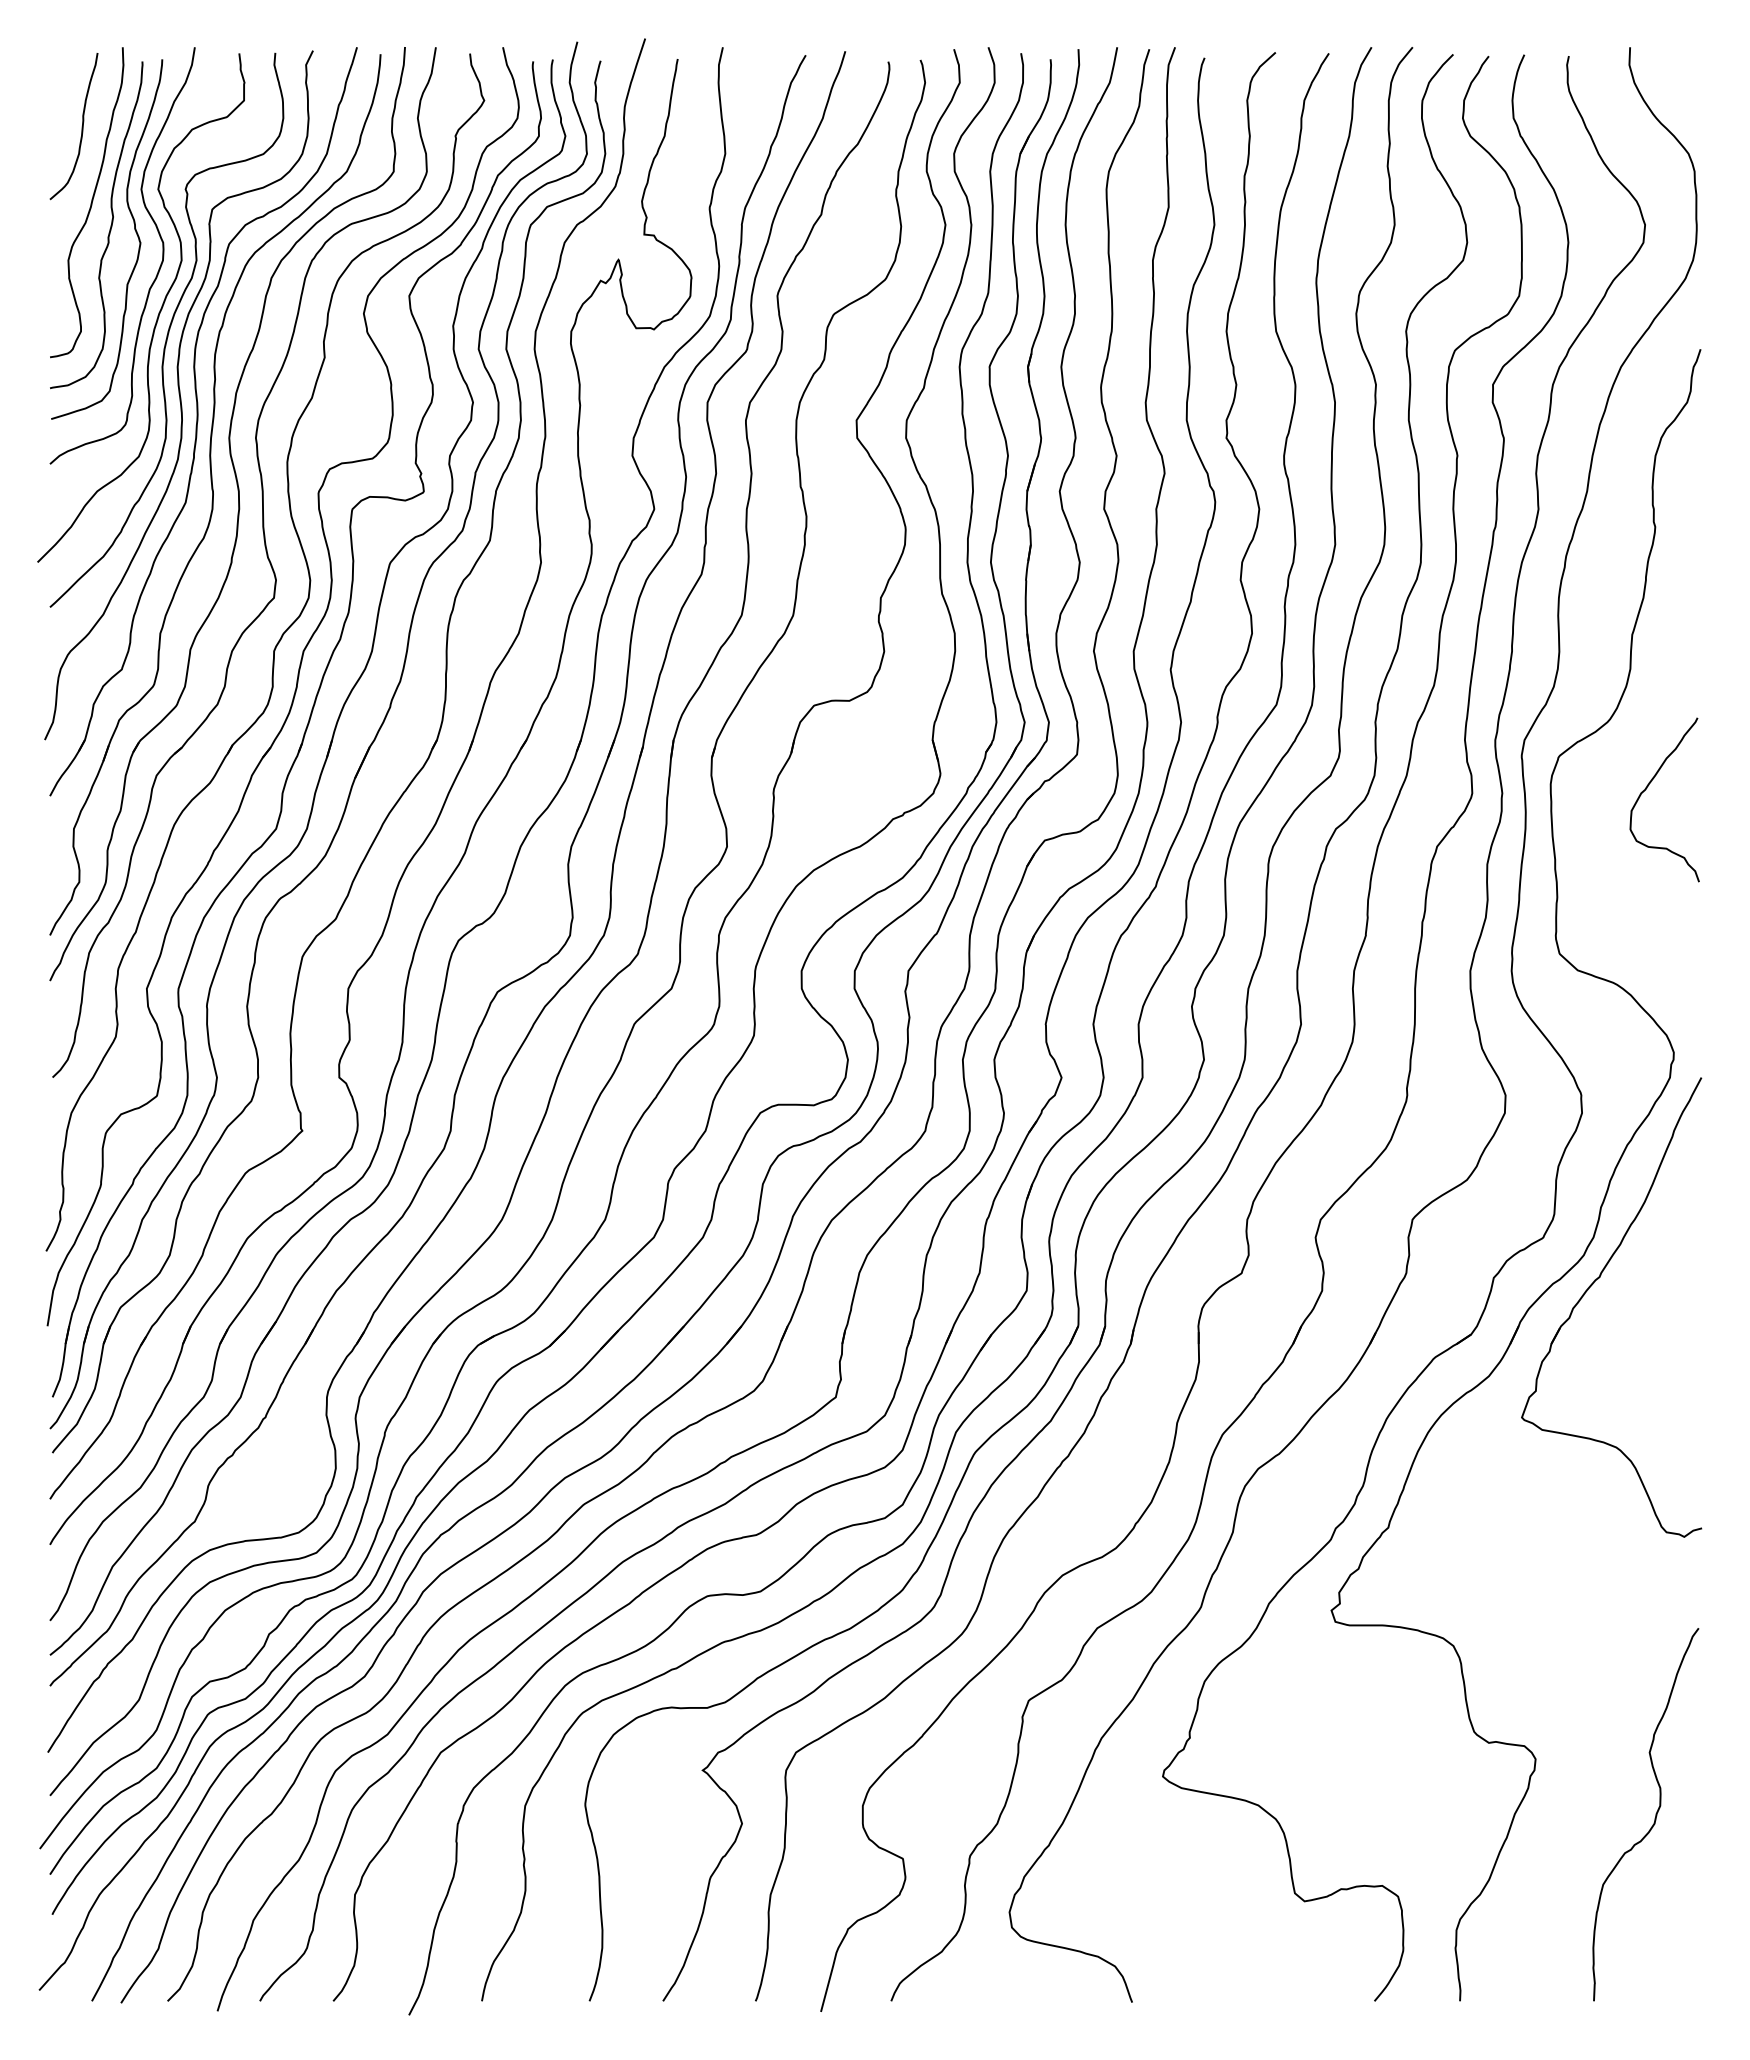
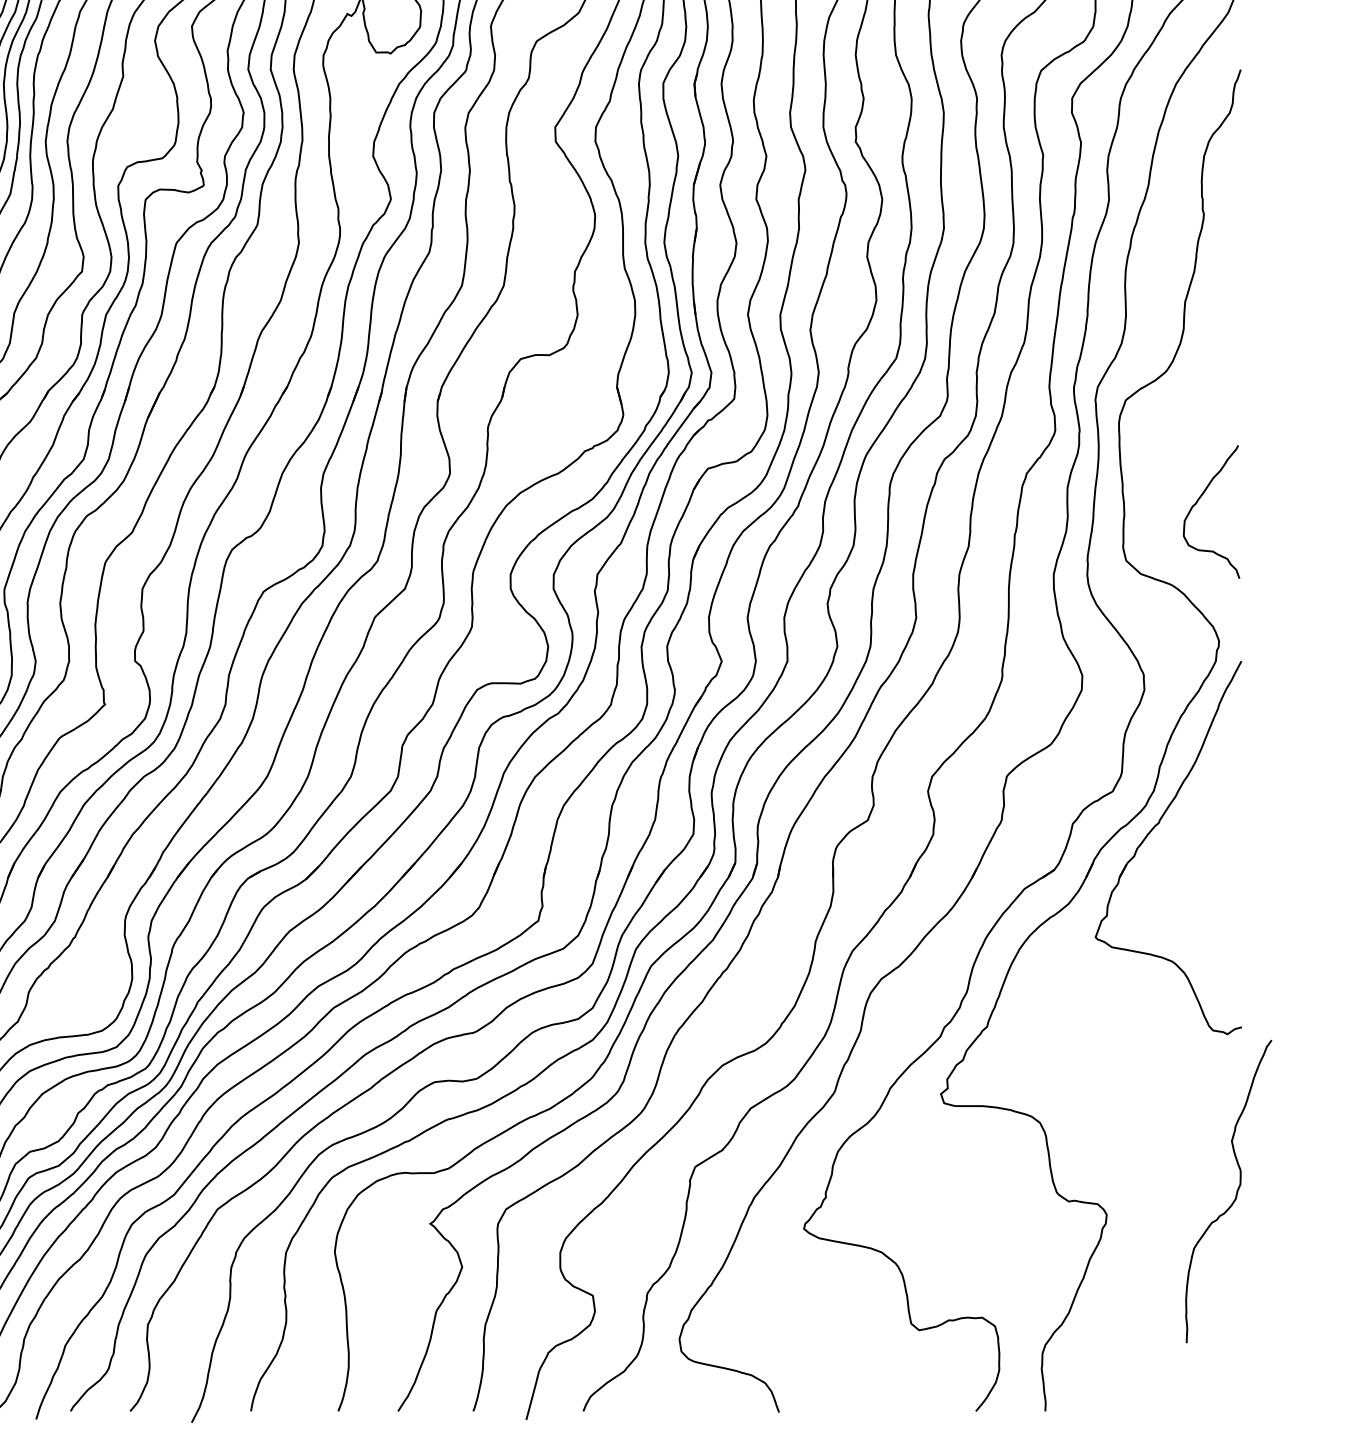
curve: (1647, 788) -> (1197, 502), moved
curve: (1654, 1818) -> (1235, 1194), moved

